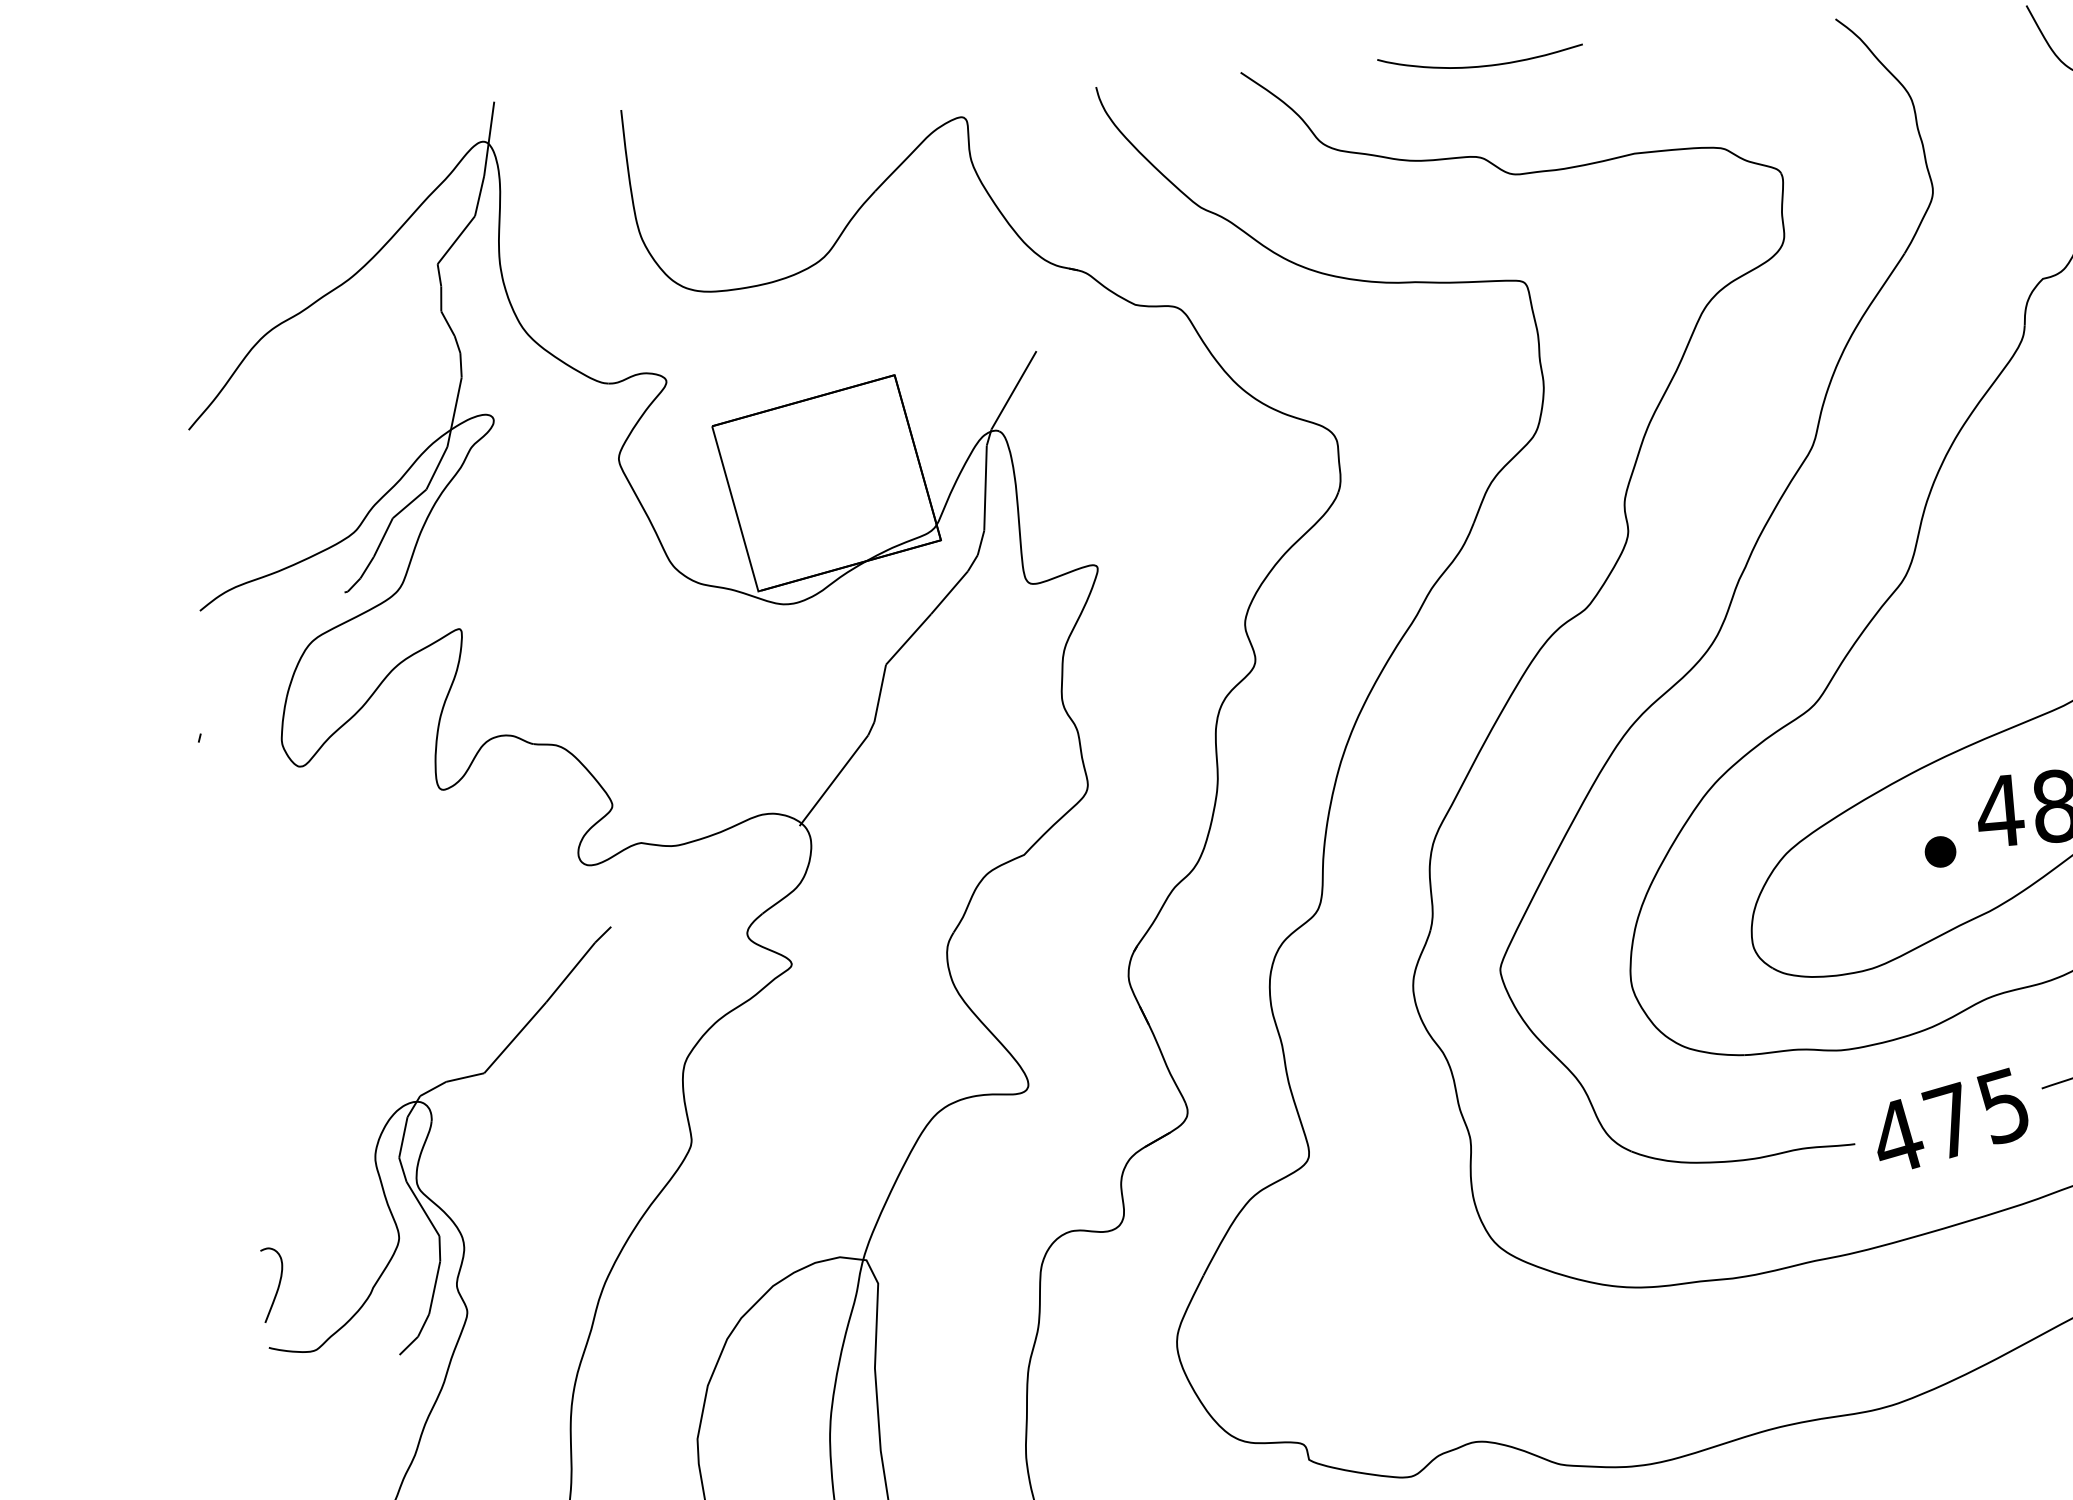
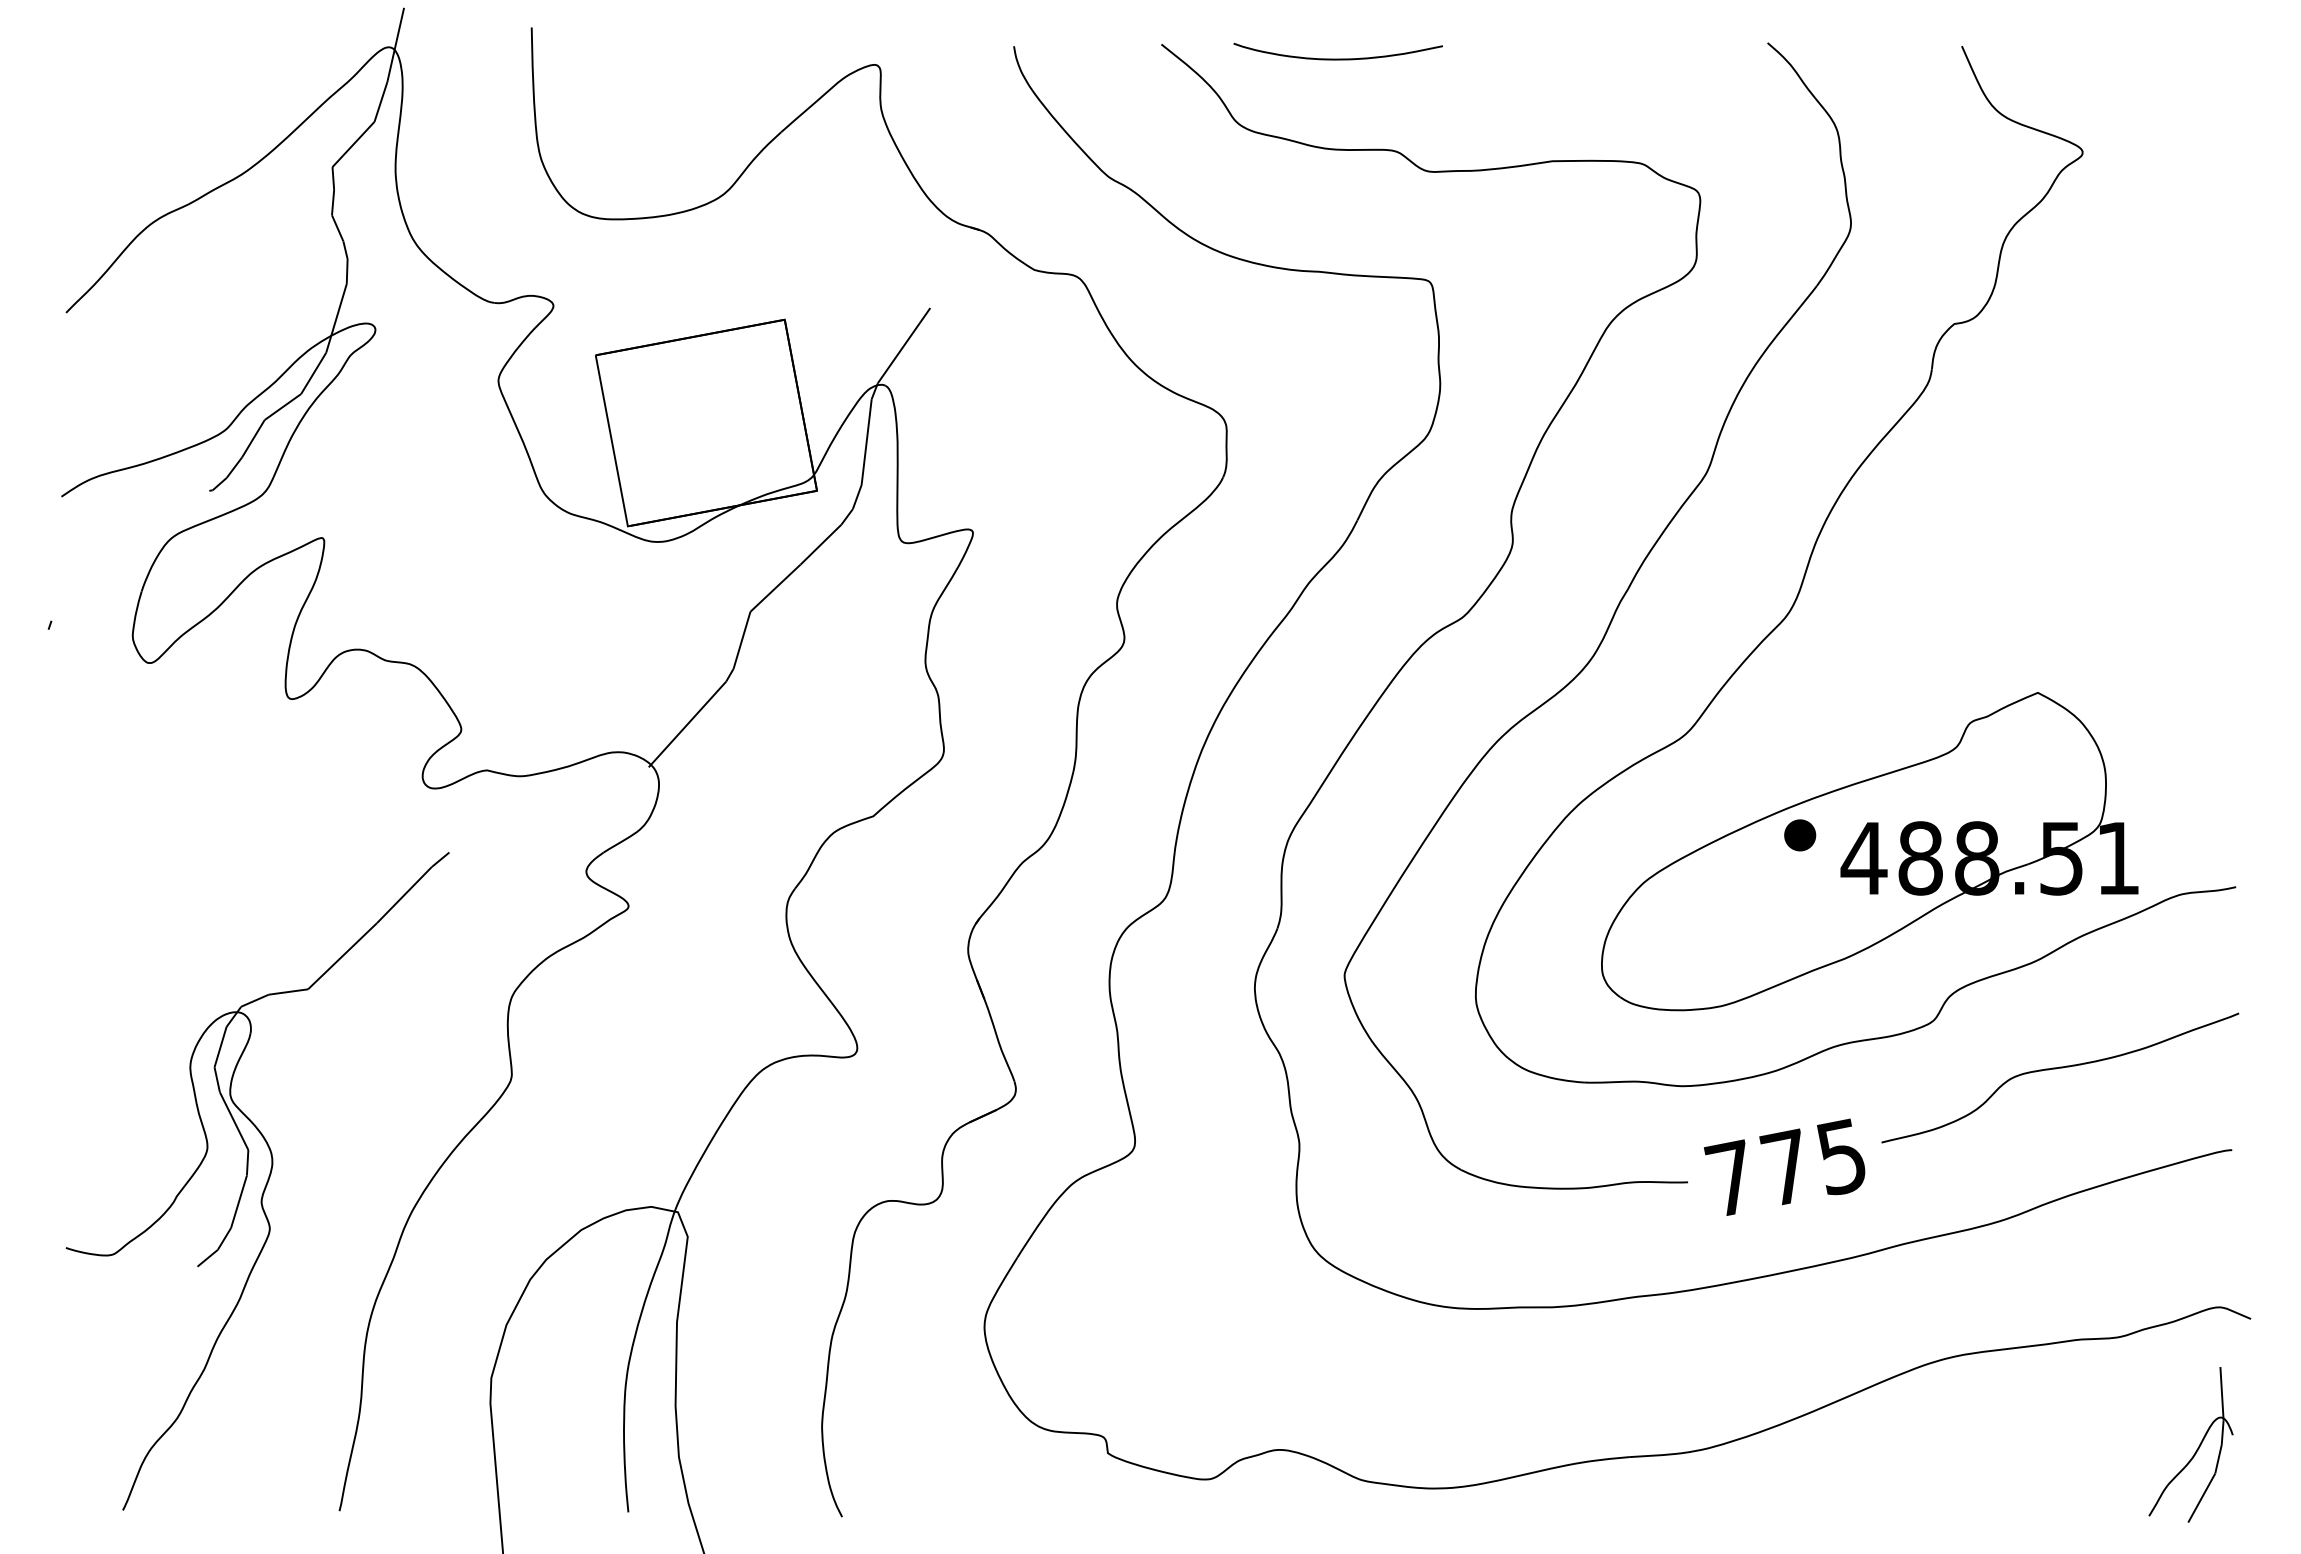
curve: (1480, 65) -> (1337, 58), moved
part: (1940, 852) -> (1800, 835), moved
text: (1896, 1135) -> (1730, 1177), 475 -> 775
curve: (277, 1286) -> (80, 1186), removed

